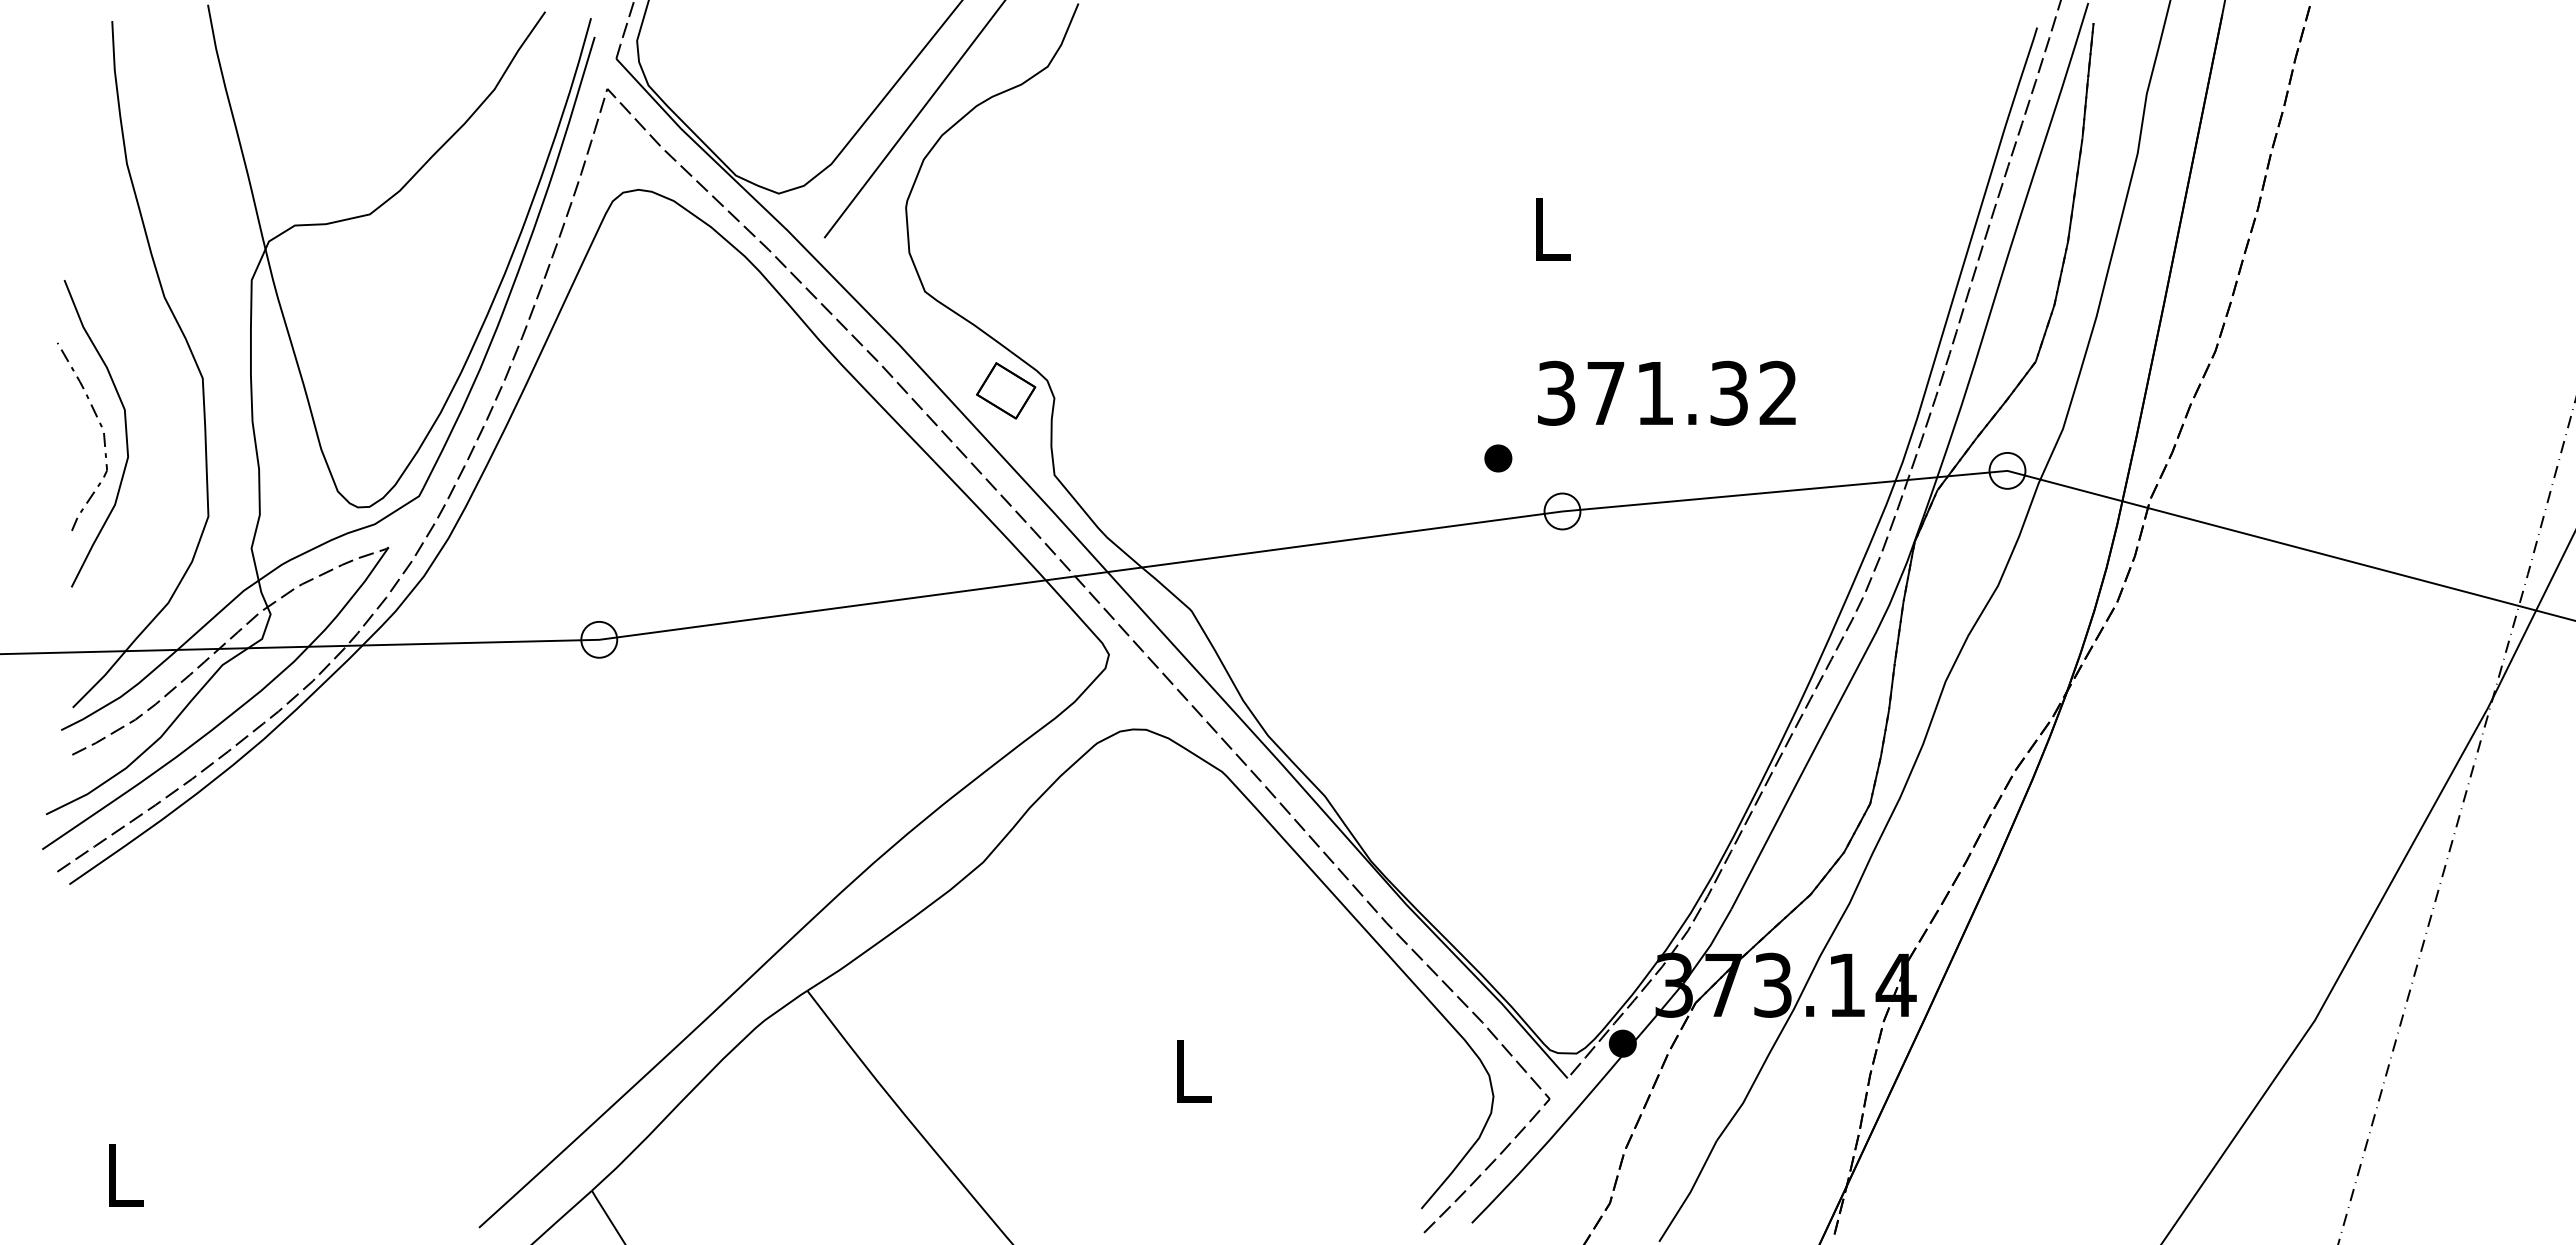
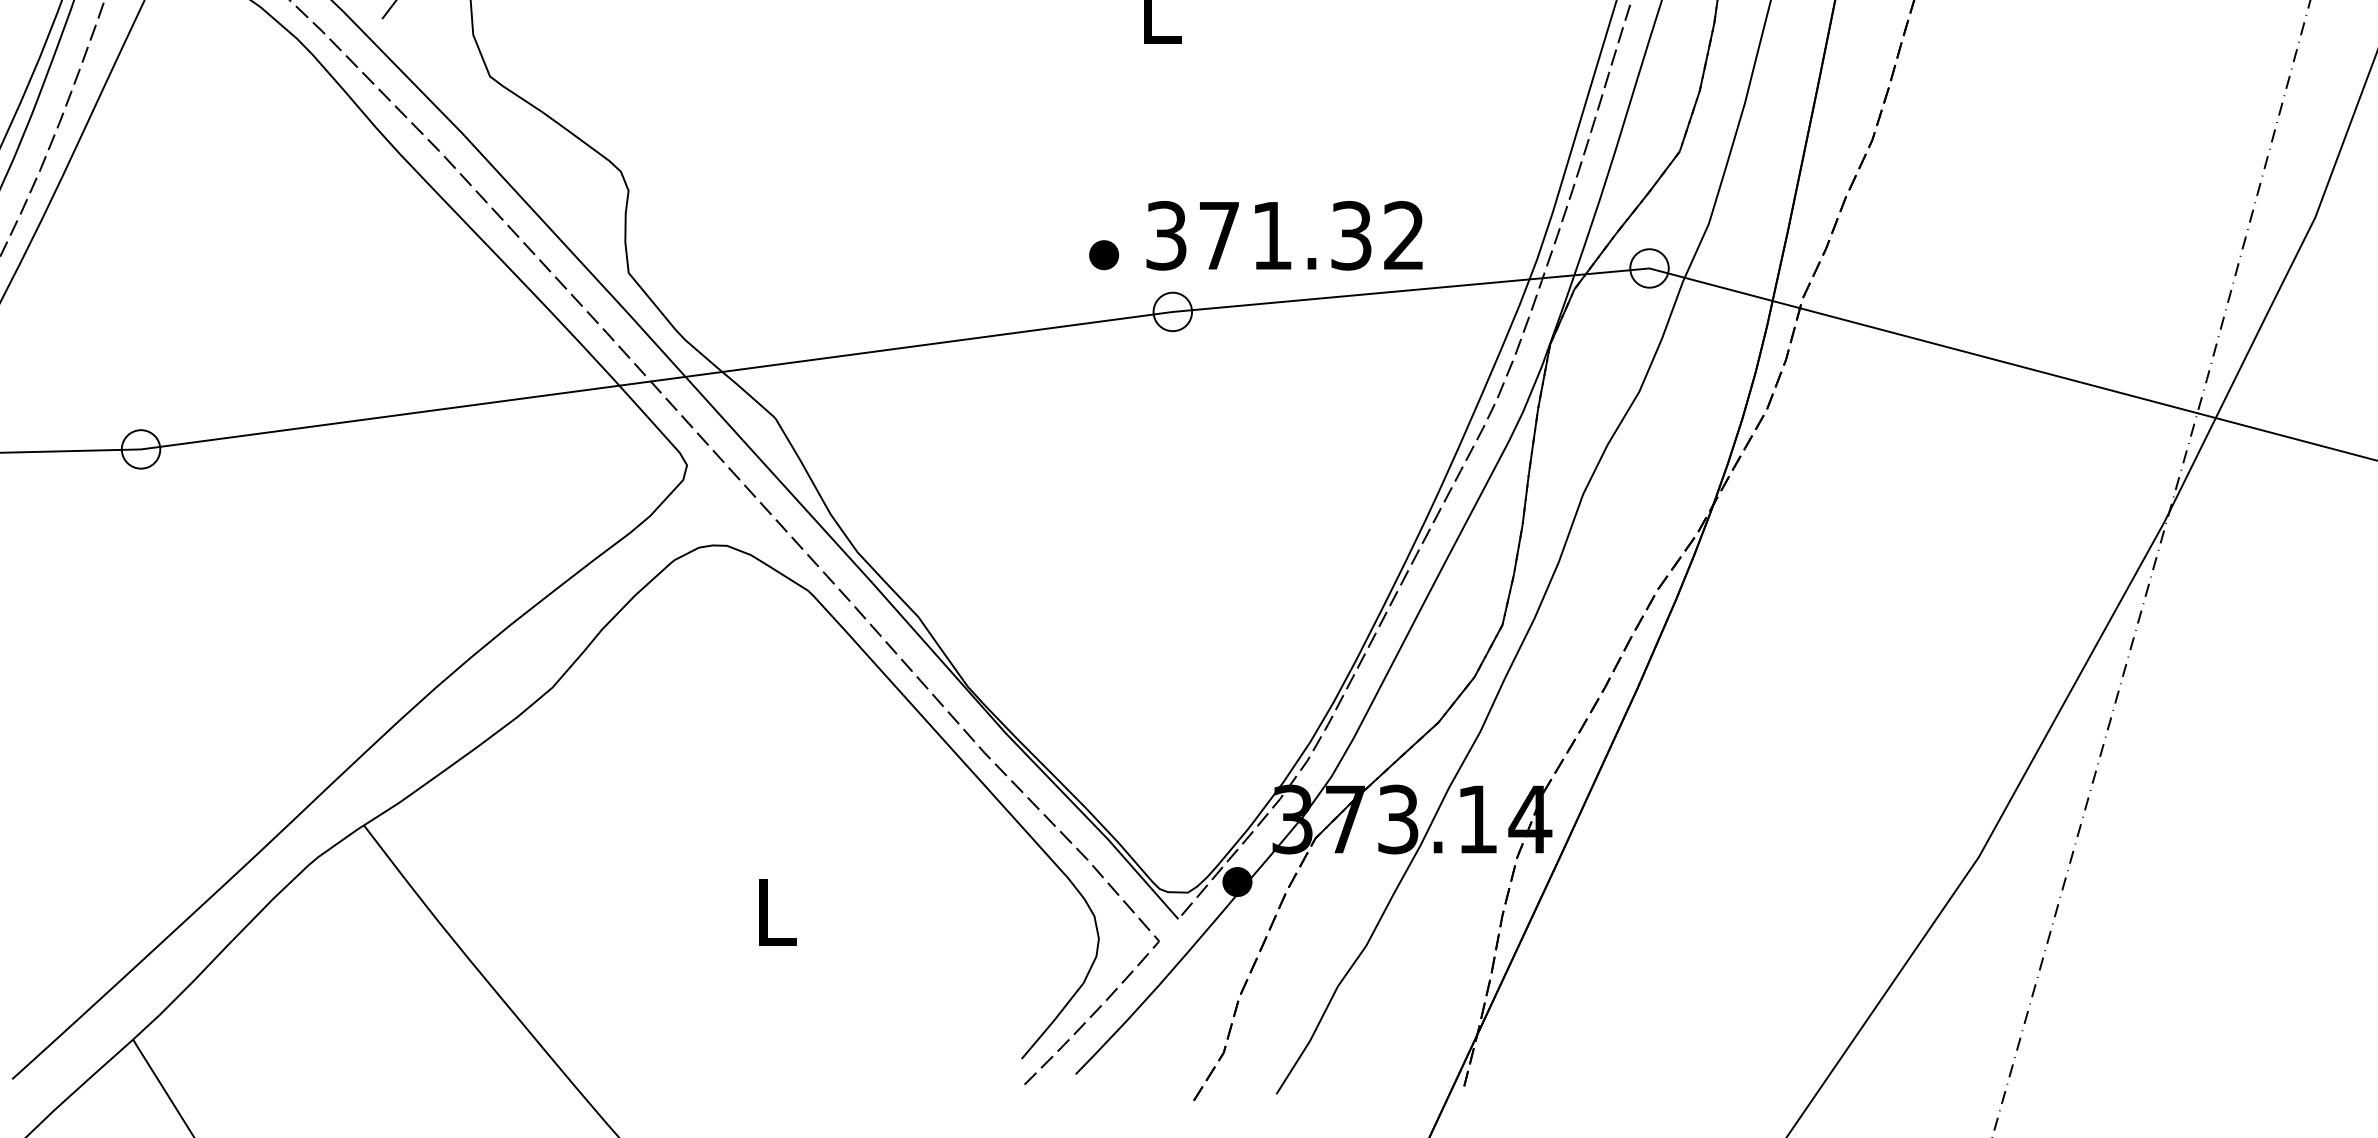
part: (1006, 390) -> (577, 182), removed
text: (1666, 392) -> (1284, 234), moved

